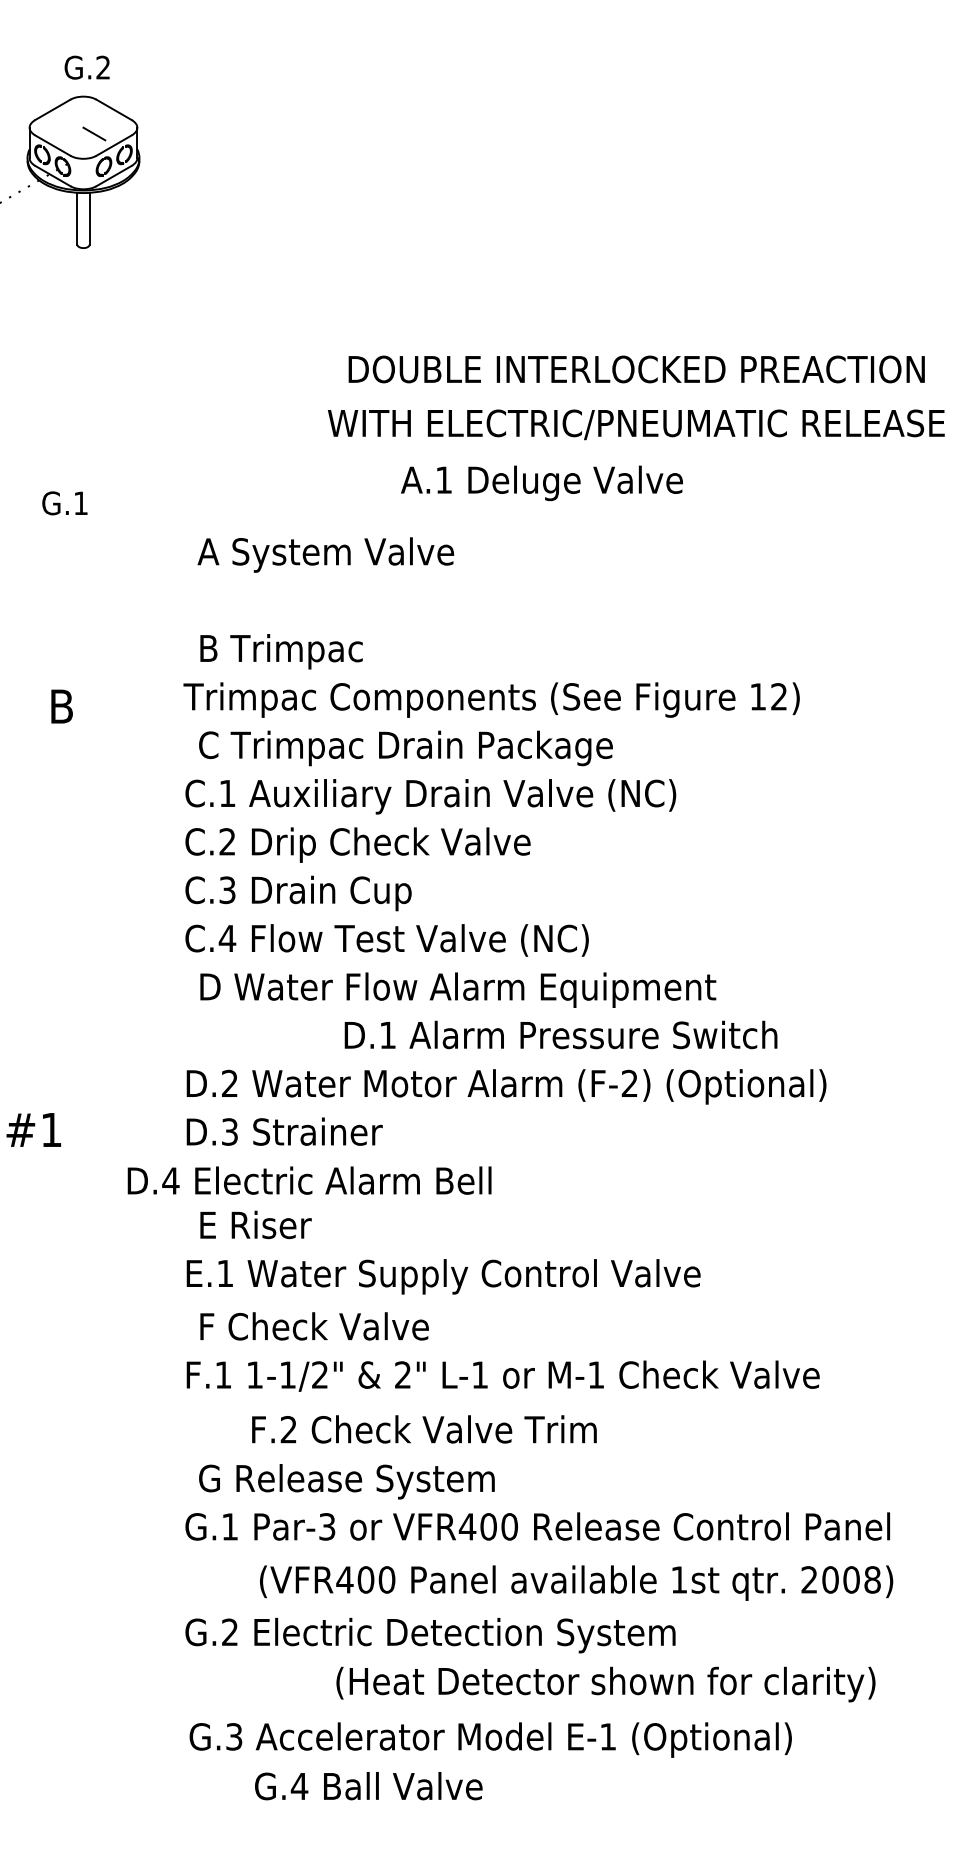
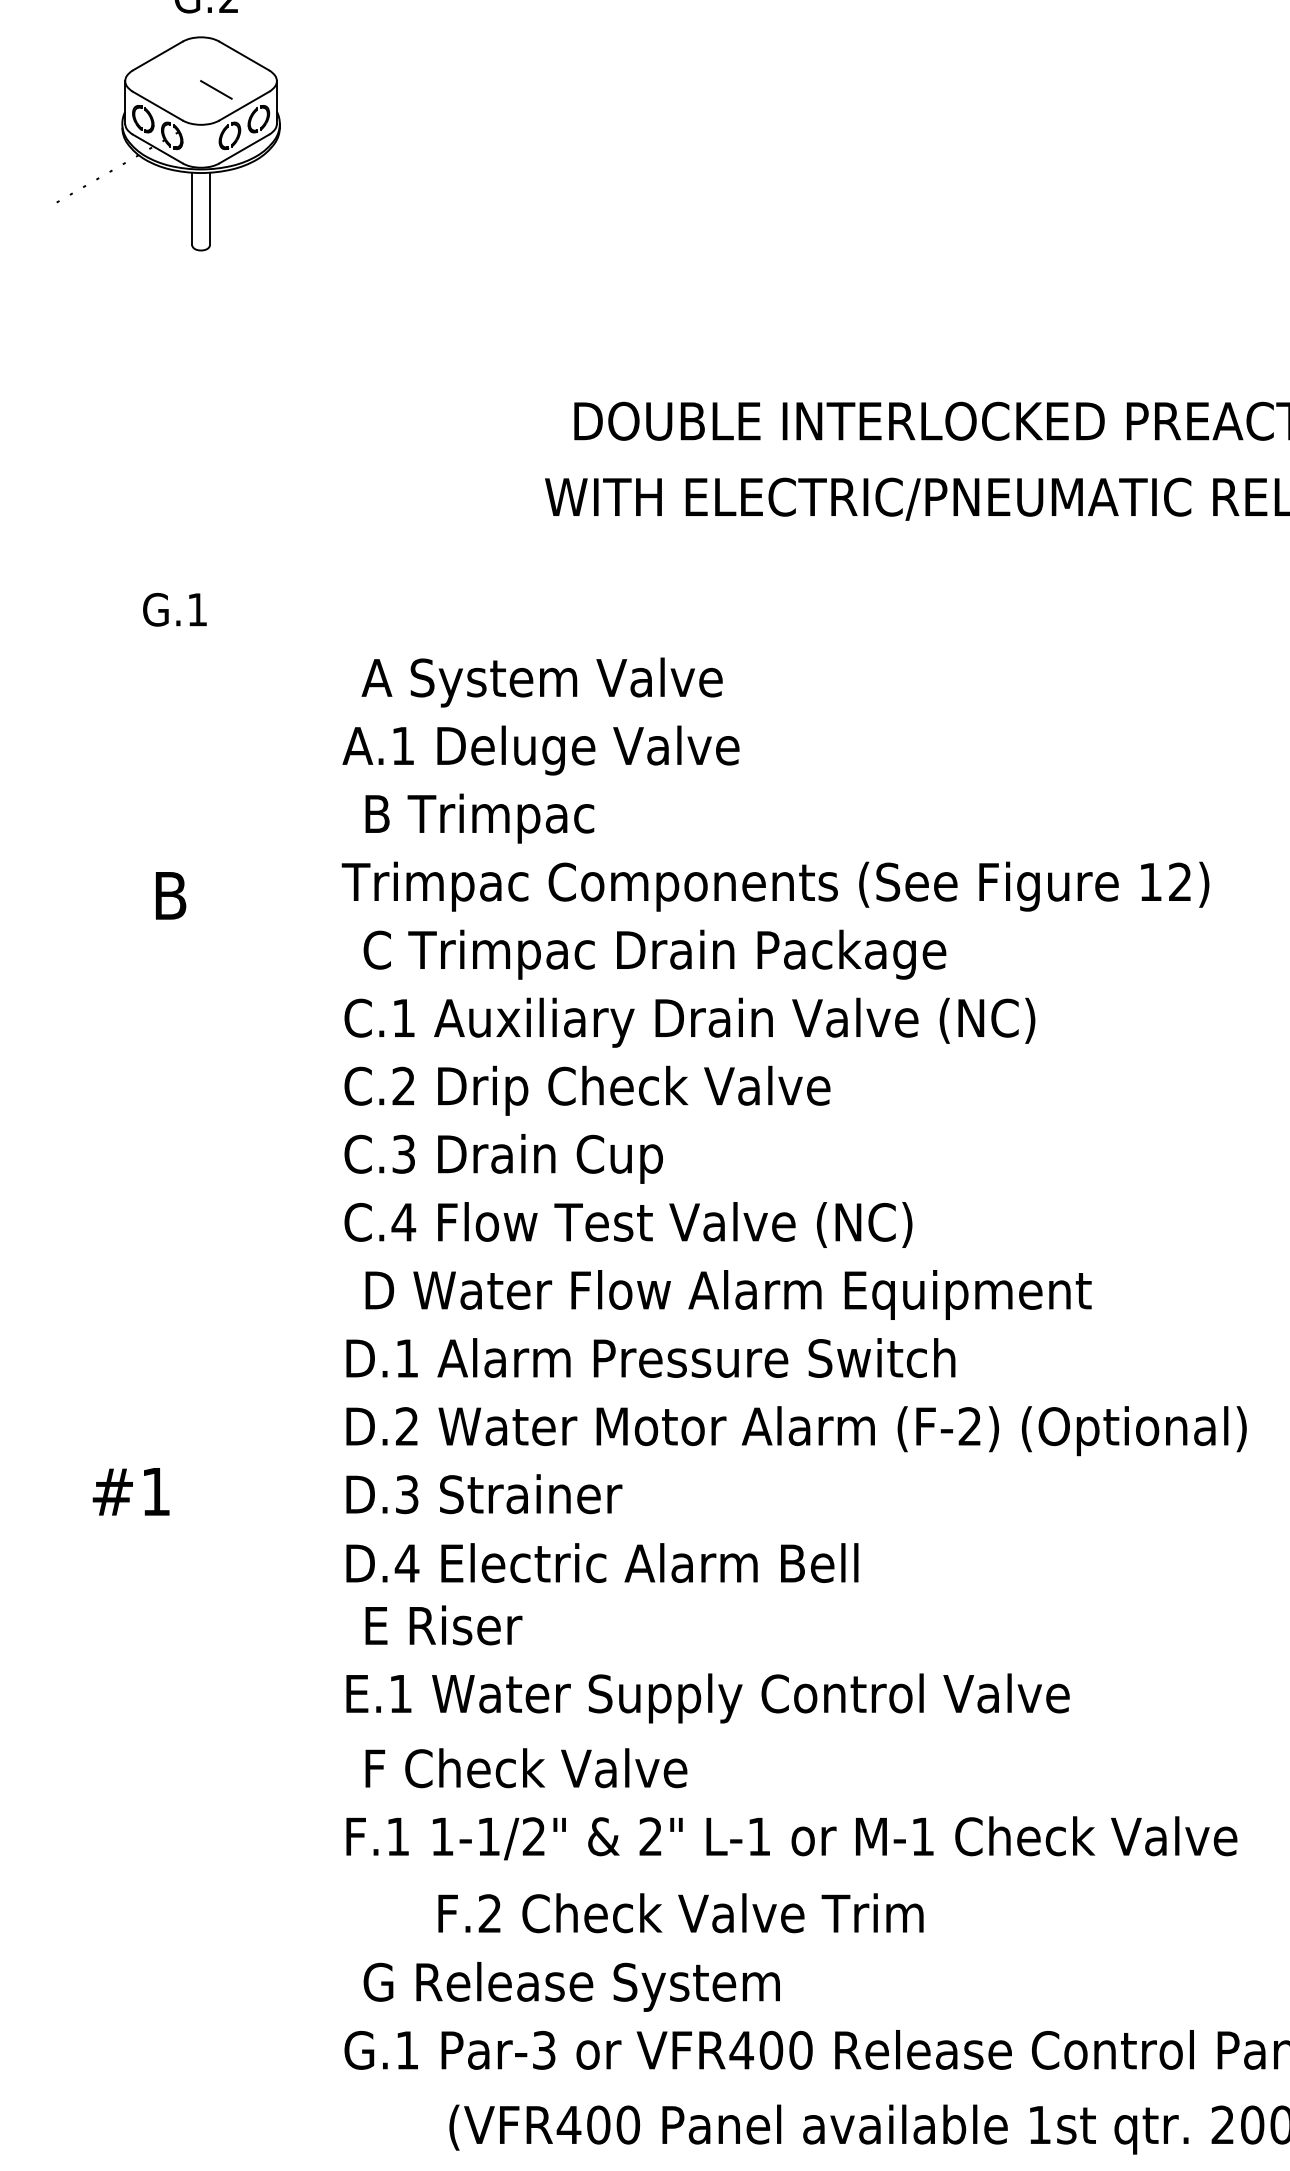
text: (541, 483) -> (540, 750), moved
text: (560, 1034) -> (650, 1357), moved
text: (309, 1180) -> (602, 1562), moved

